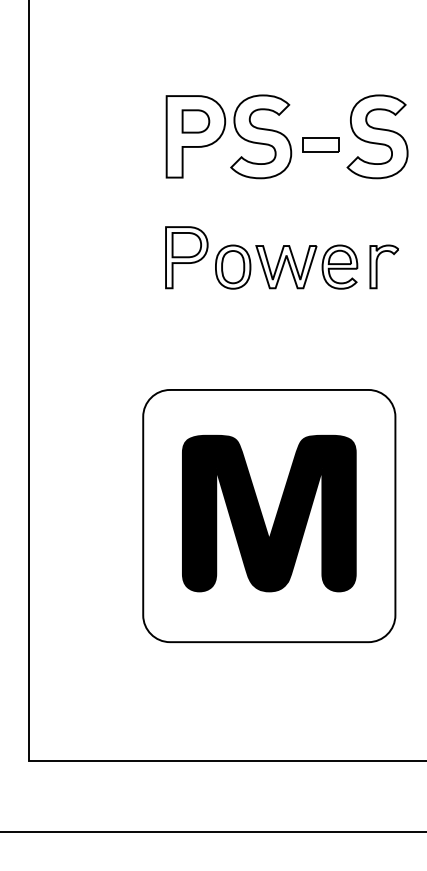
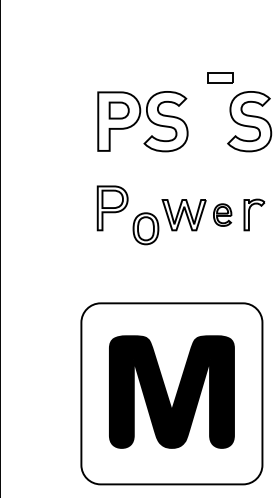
part: (320, 144) -> (220, 77), moved
part: (233, 266) -> (146, 228), moved
part: (339, 266) -> (222, 214), size x0.7

